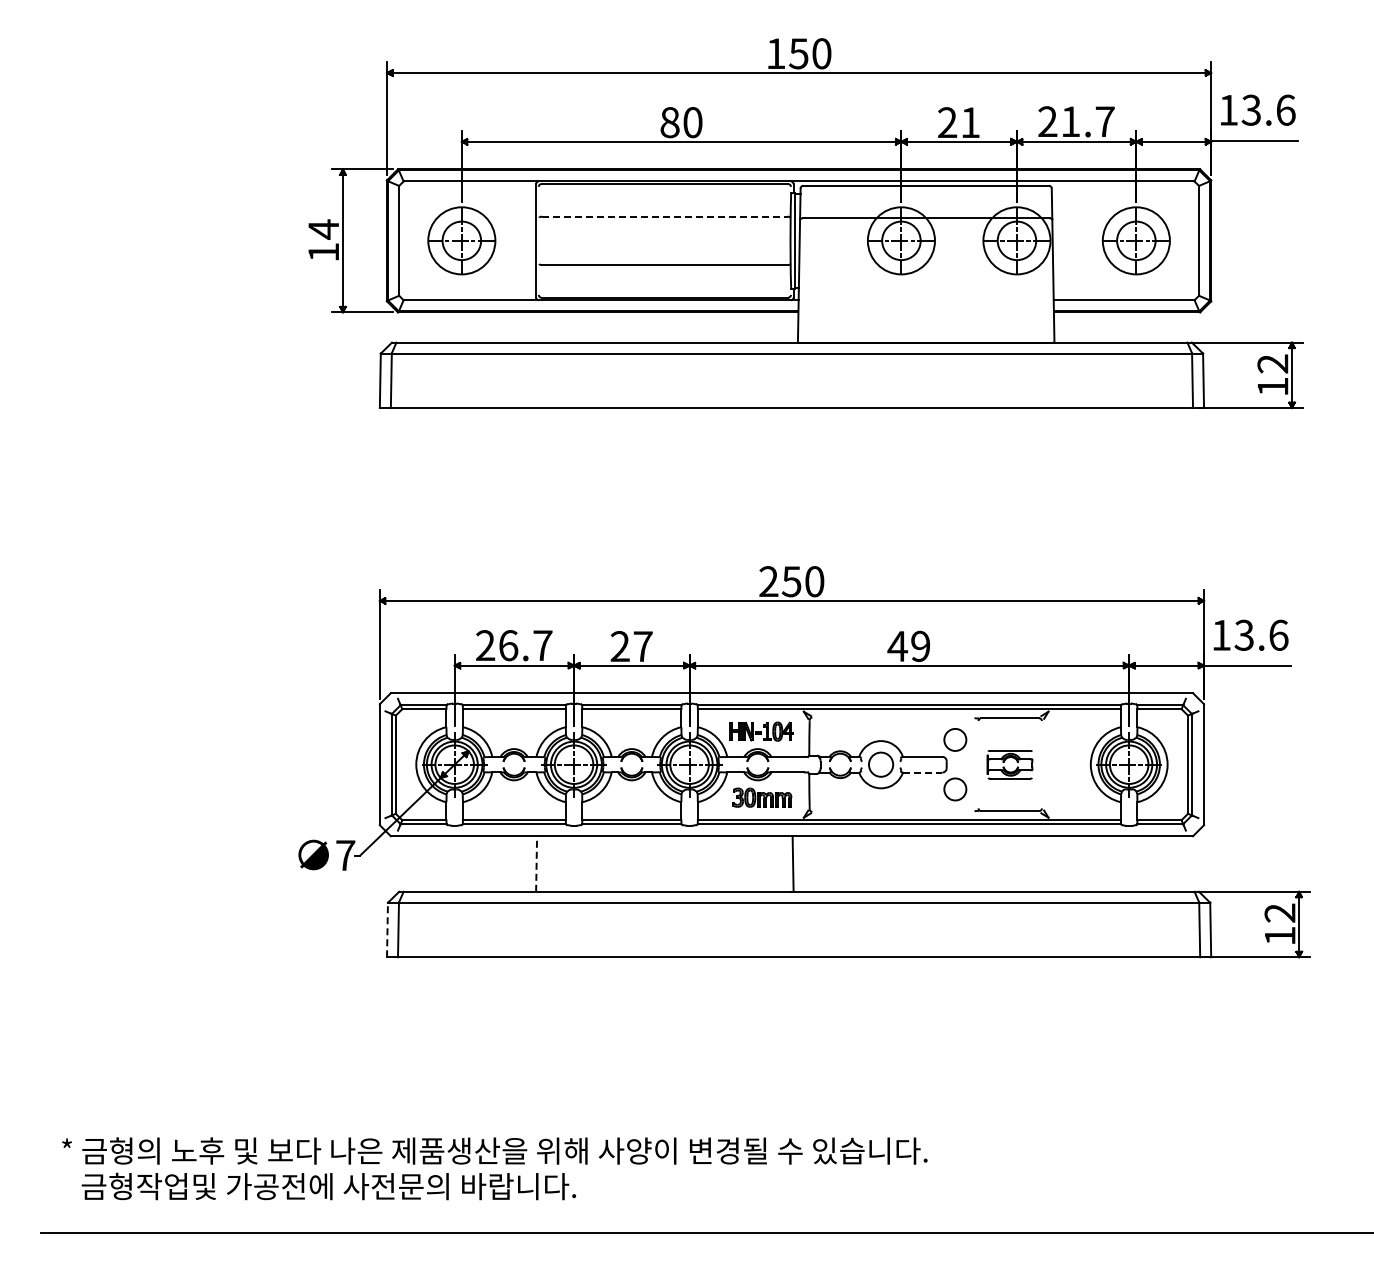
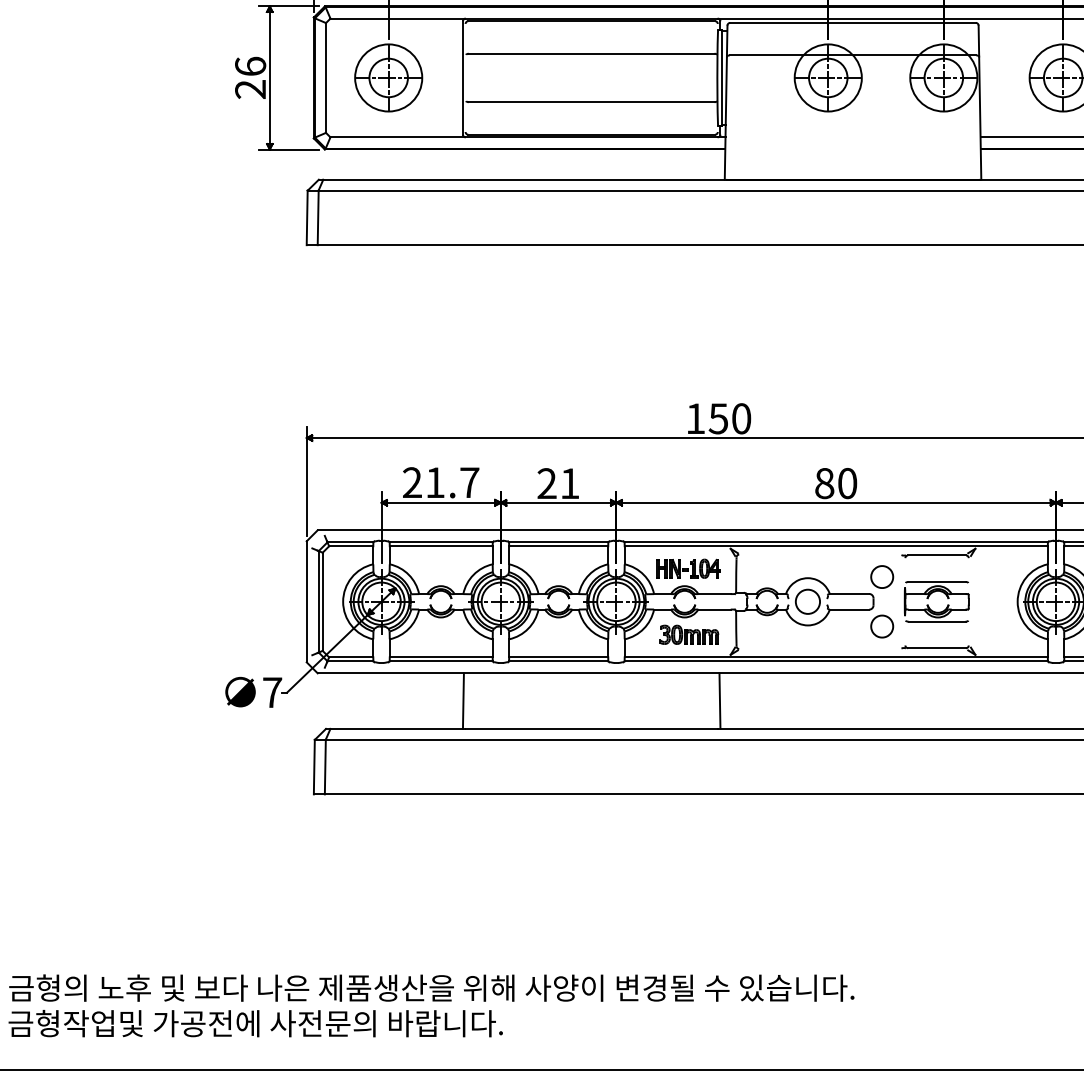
line: (664, 216) -> (591, 53), dashed -> solid
text: (323, 240) -> (250, 77), 14 -> 26
text: (768, 581) -> (695, 418), 250 -> 150
text: (508, 645) -> (435, 482), 26.7 -> 21.7
text: (908, 645) -> (835, 482), 49 -> 80
text: (642, 646) -> (569, 483), 27 -> 21
part: (1009, 764) -> (936, 601), size x1.43
line: (922, 772) -> (849, 609), dashed -> solid
line: (536, 864) -> (463, 701), dashed -> solid
line: (387, 929) -> (314, 766), dashed -> solid

